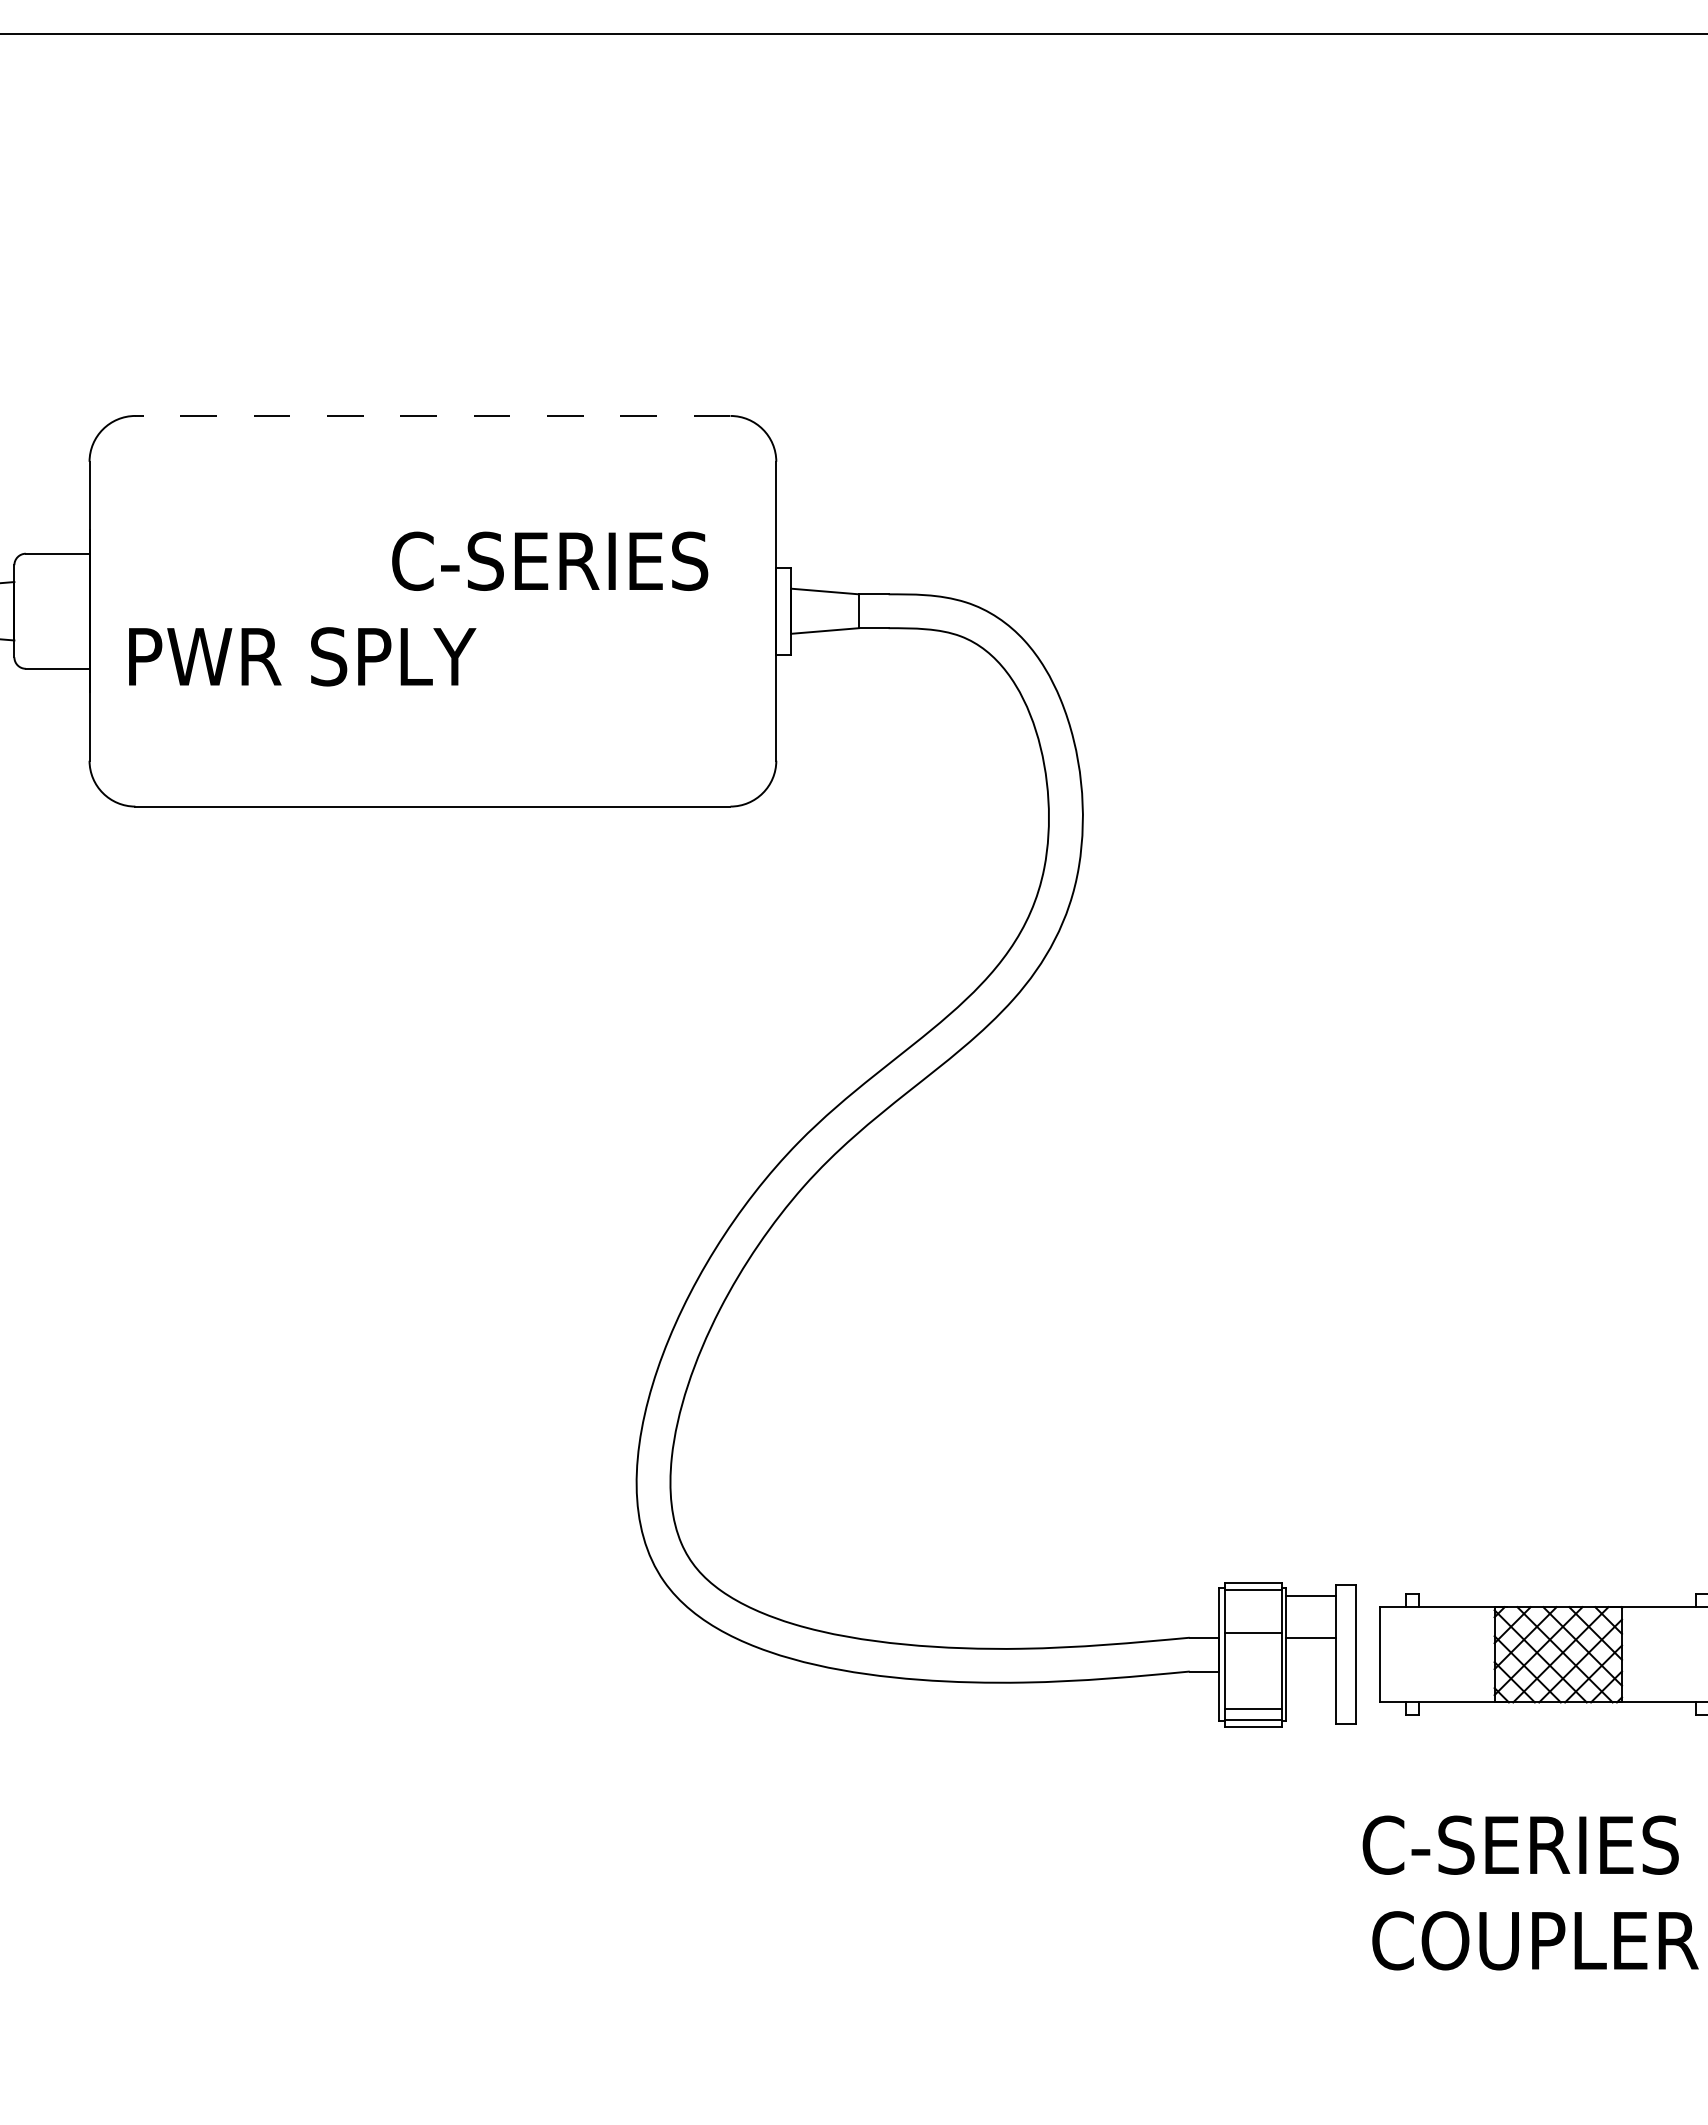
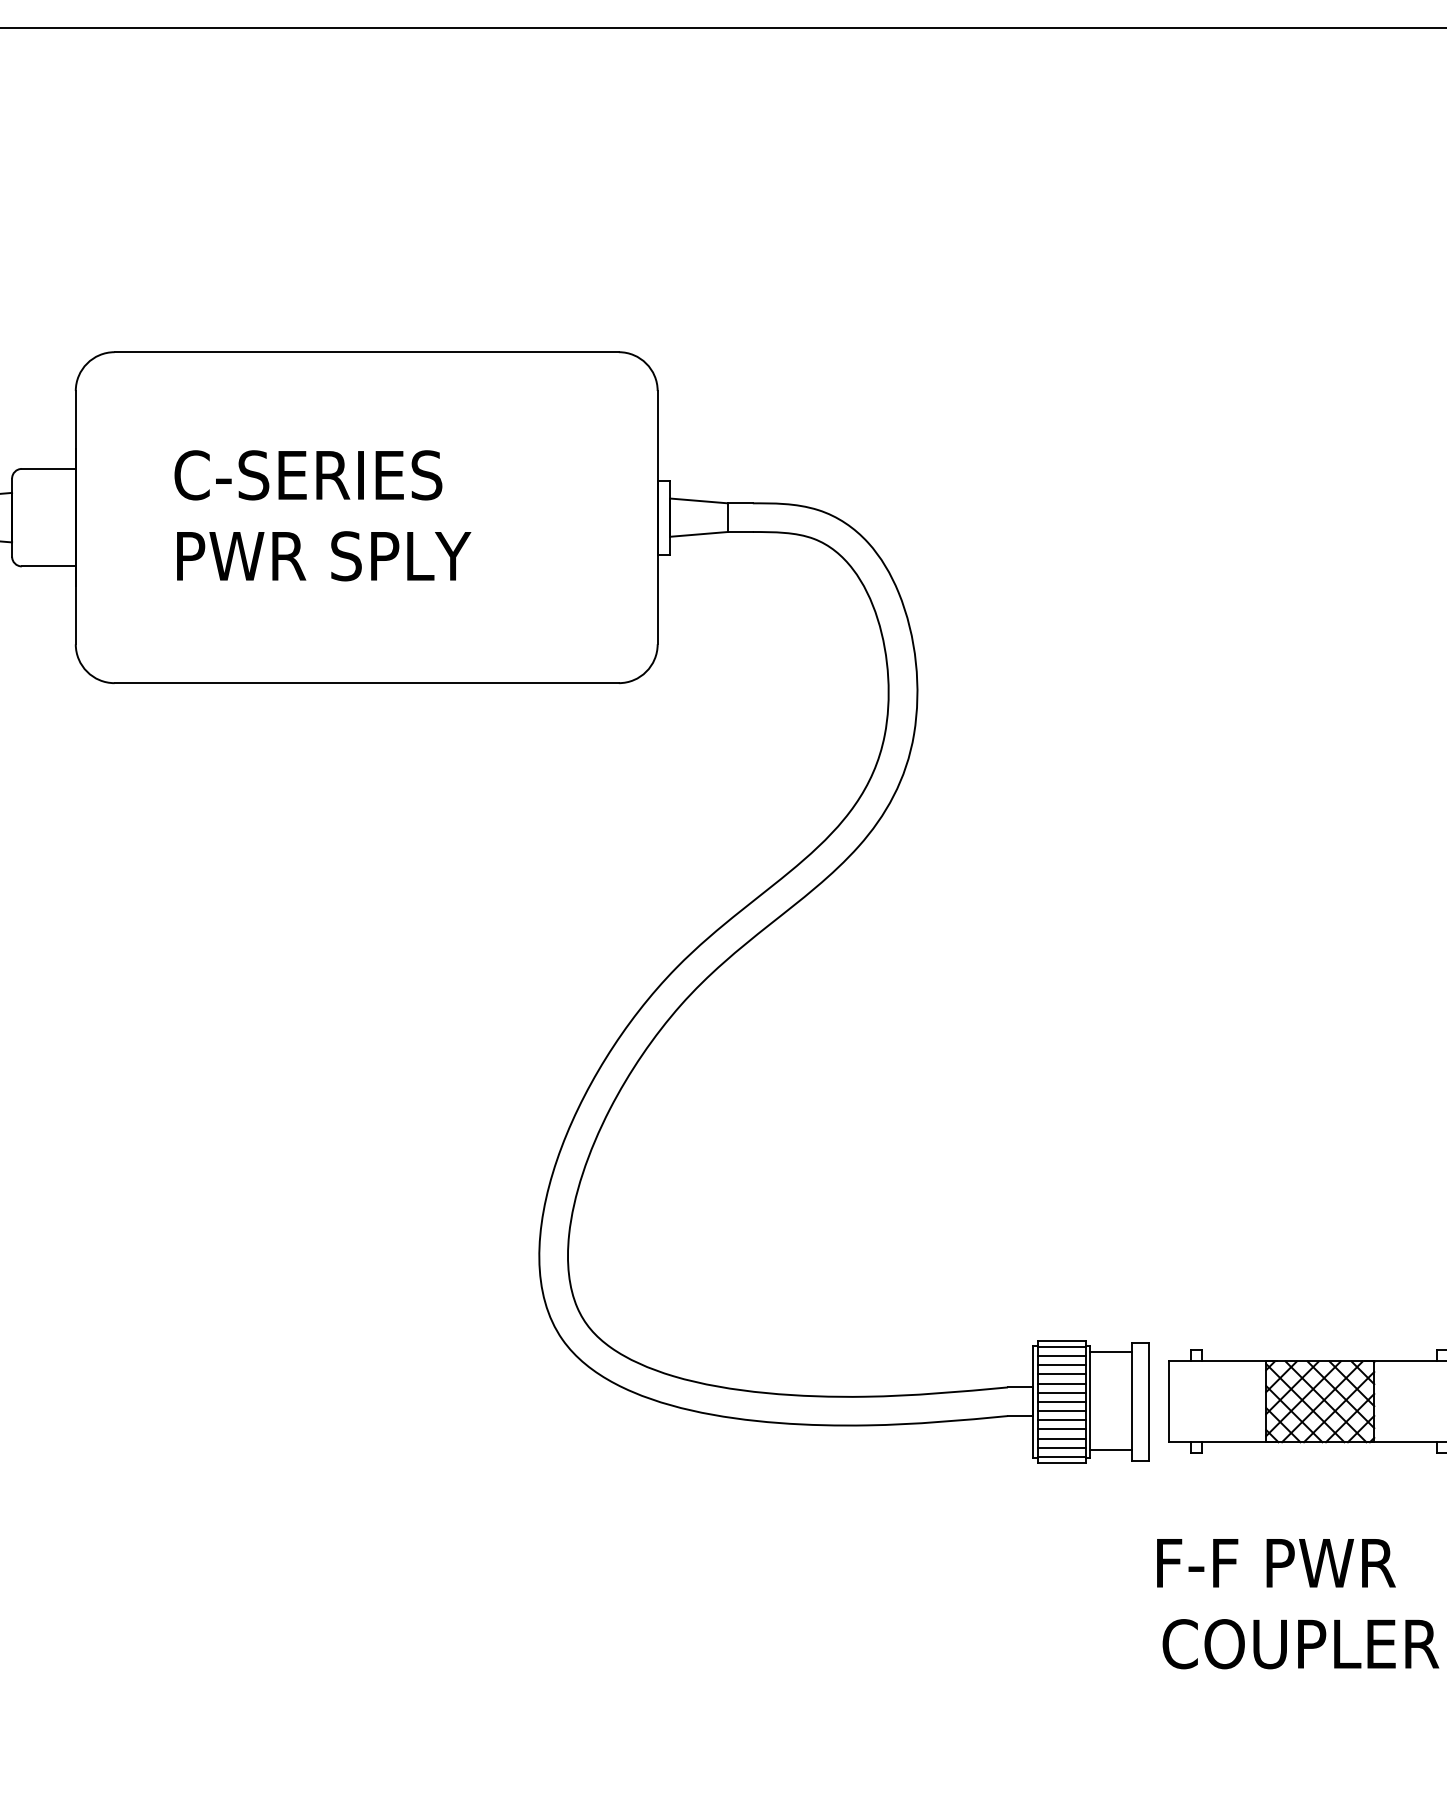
line: (432, 415) -> (366, 351), dashed -> solid
text: (550, 560) -> (308, 474), moved
text: (302, 656) -> (323, 555), moved
line: (1253, 1600) -> (1061, 1355), added
line: (1253, 1611) -> (1061, 1365), added
line: (1253, 1622) -> (1061, 1374), added
line: (1310, 1637) -> (1110, 1449), moved
line: (1253, 1644) -> (1061, 1393), added
line: (1253, 1654) -> (1061, 1401), added
line: (1253, 1665) -> (1061, 1410), added
line: (1253, 1676) -> (1061, 1420), added
line: (1253, 1687) -> (1061, 1429), added
line: (1253, 1698) -> (1061, 1438), added
text: (1520, 1844) -> (1288, 1562), C-SERIES -> F-F PWR

